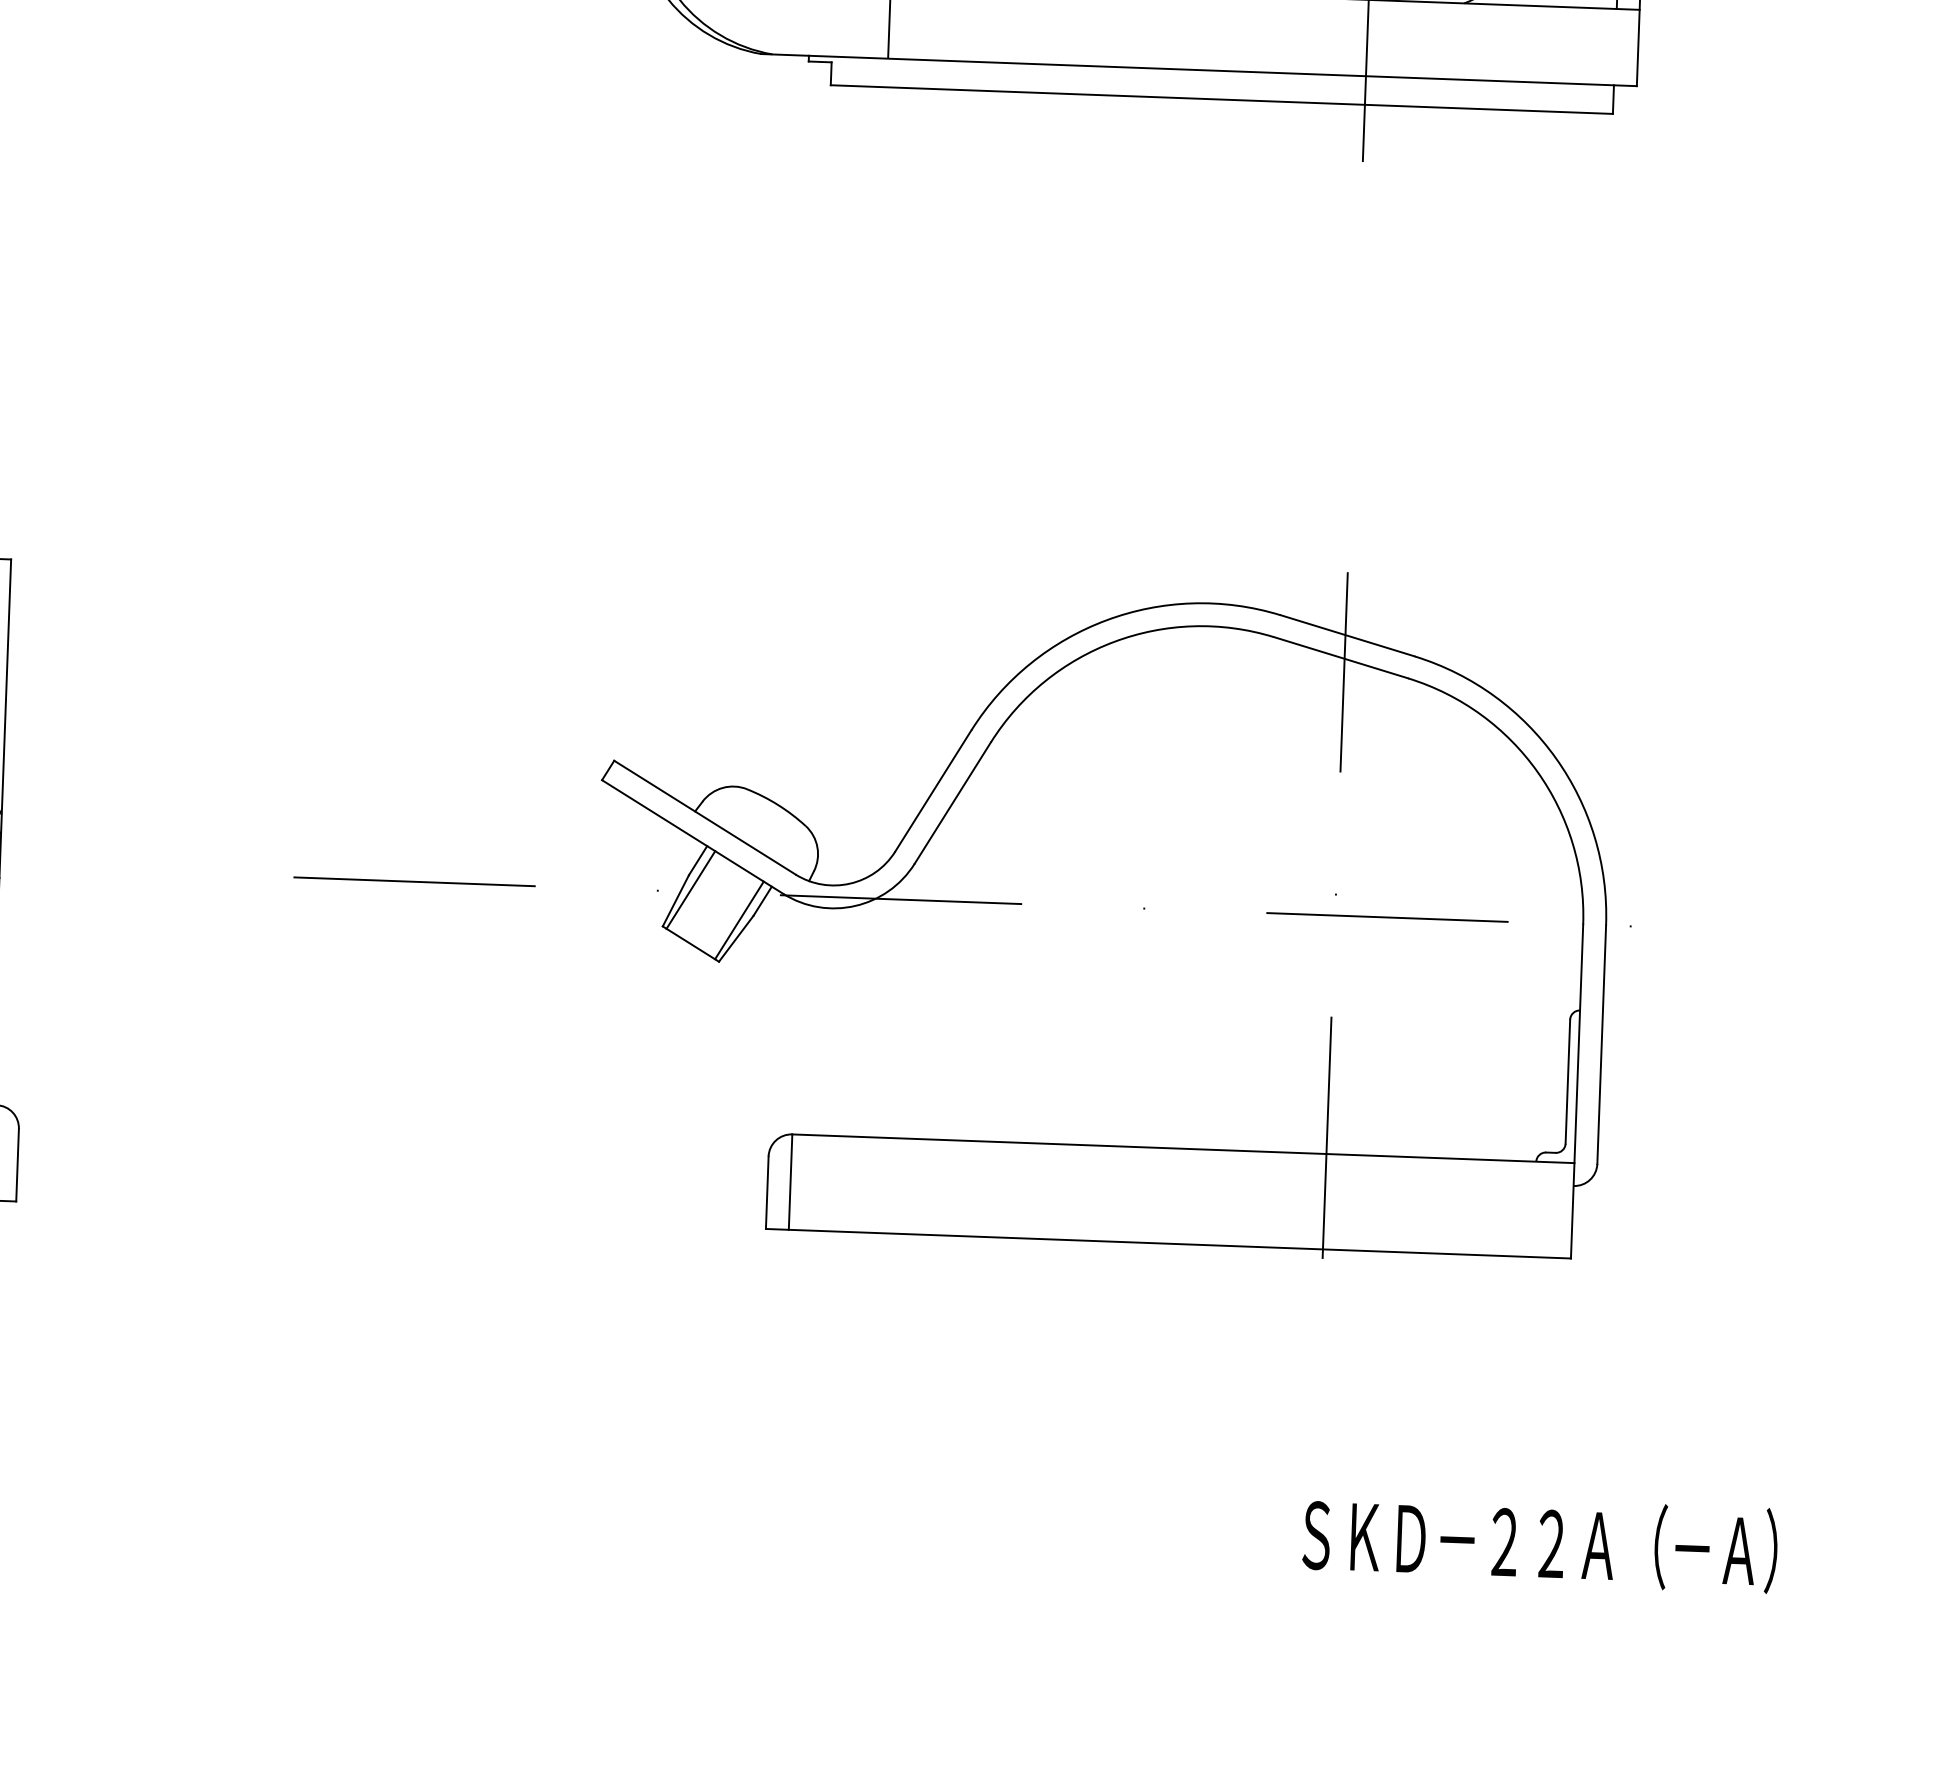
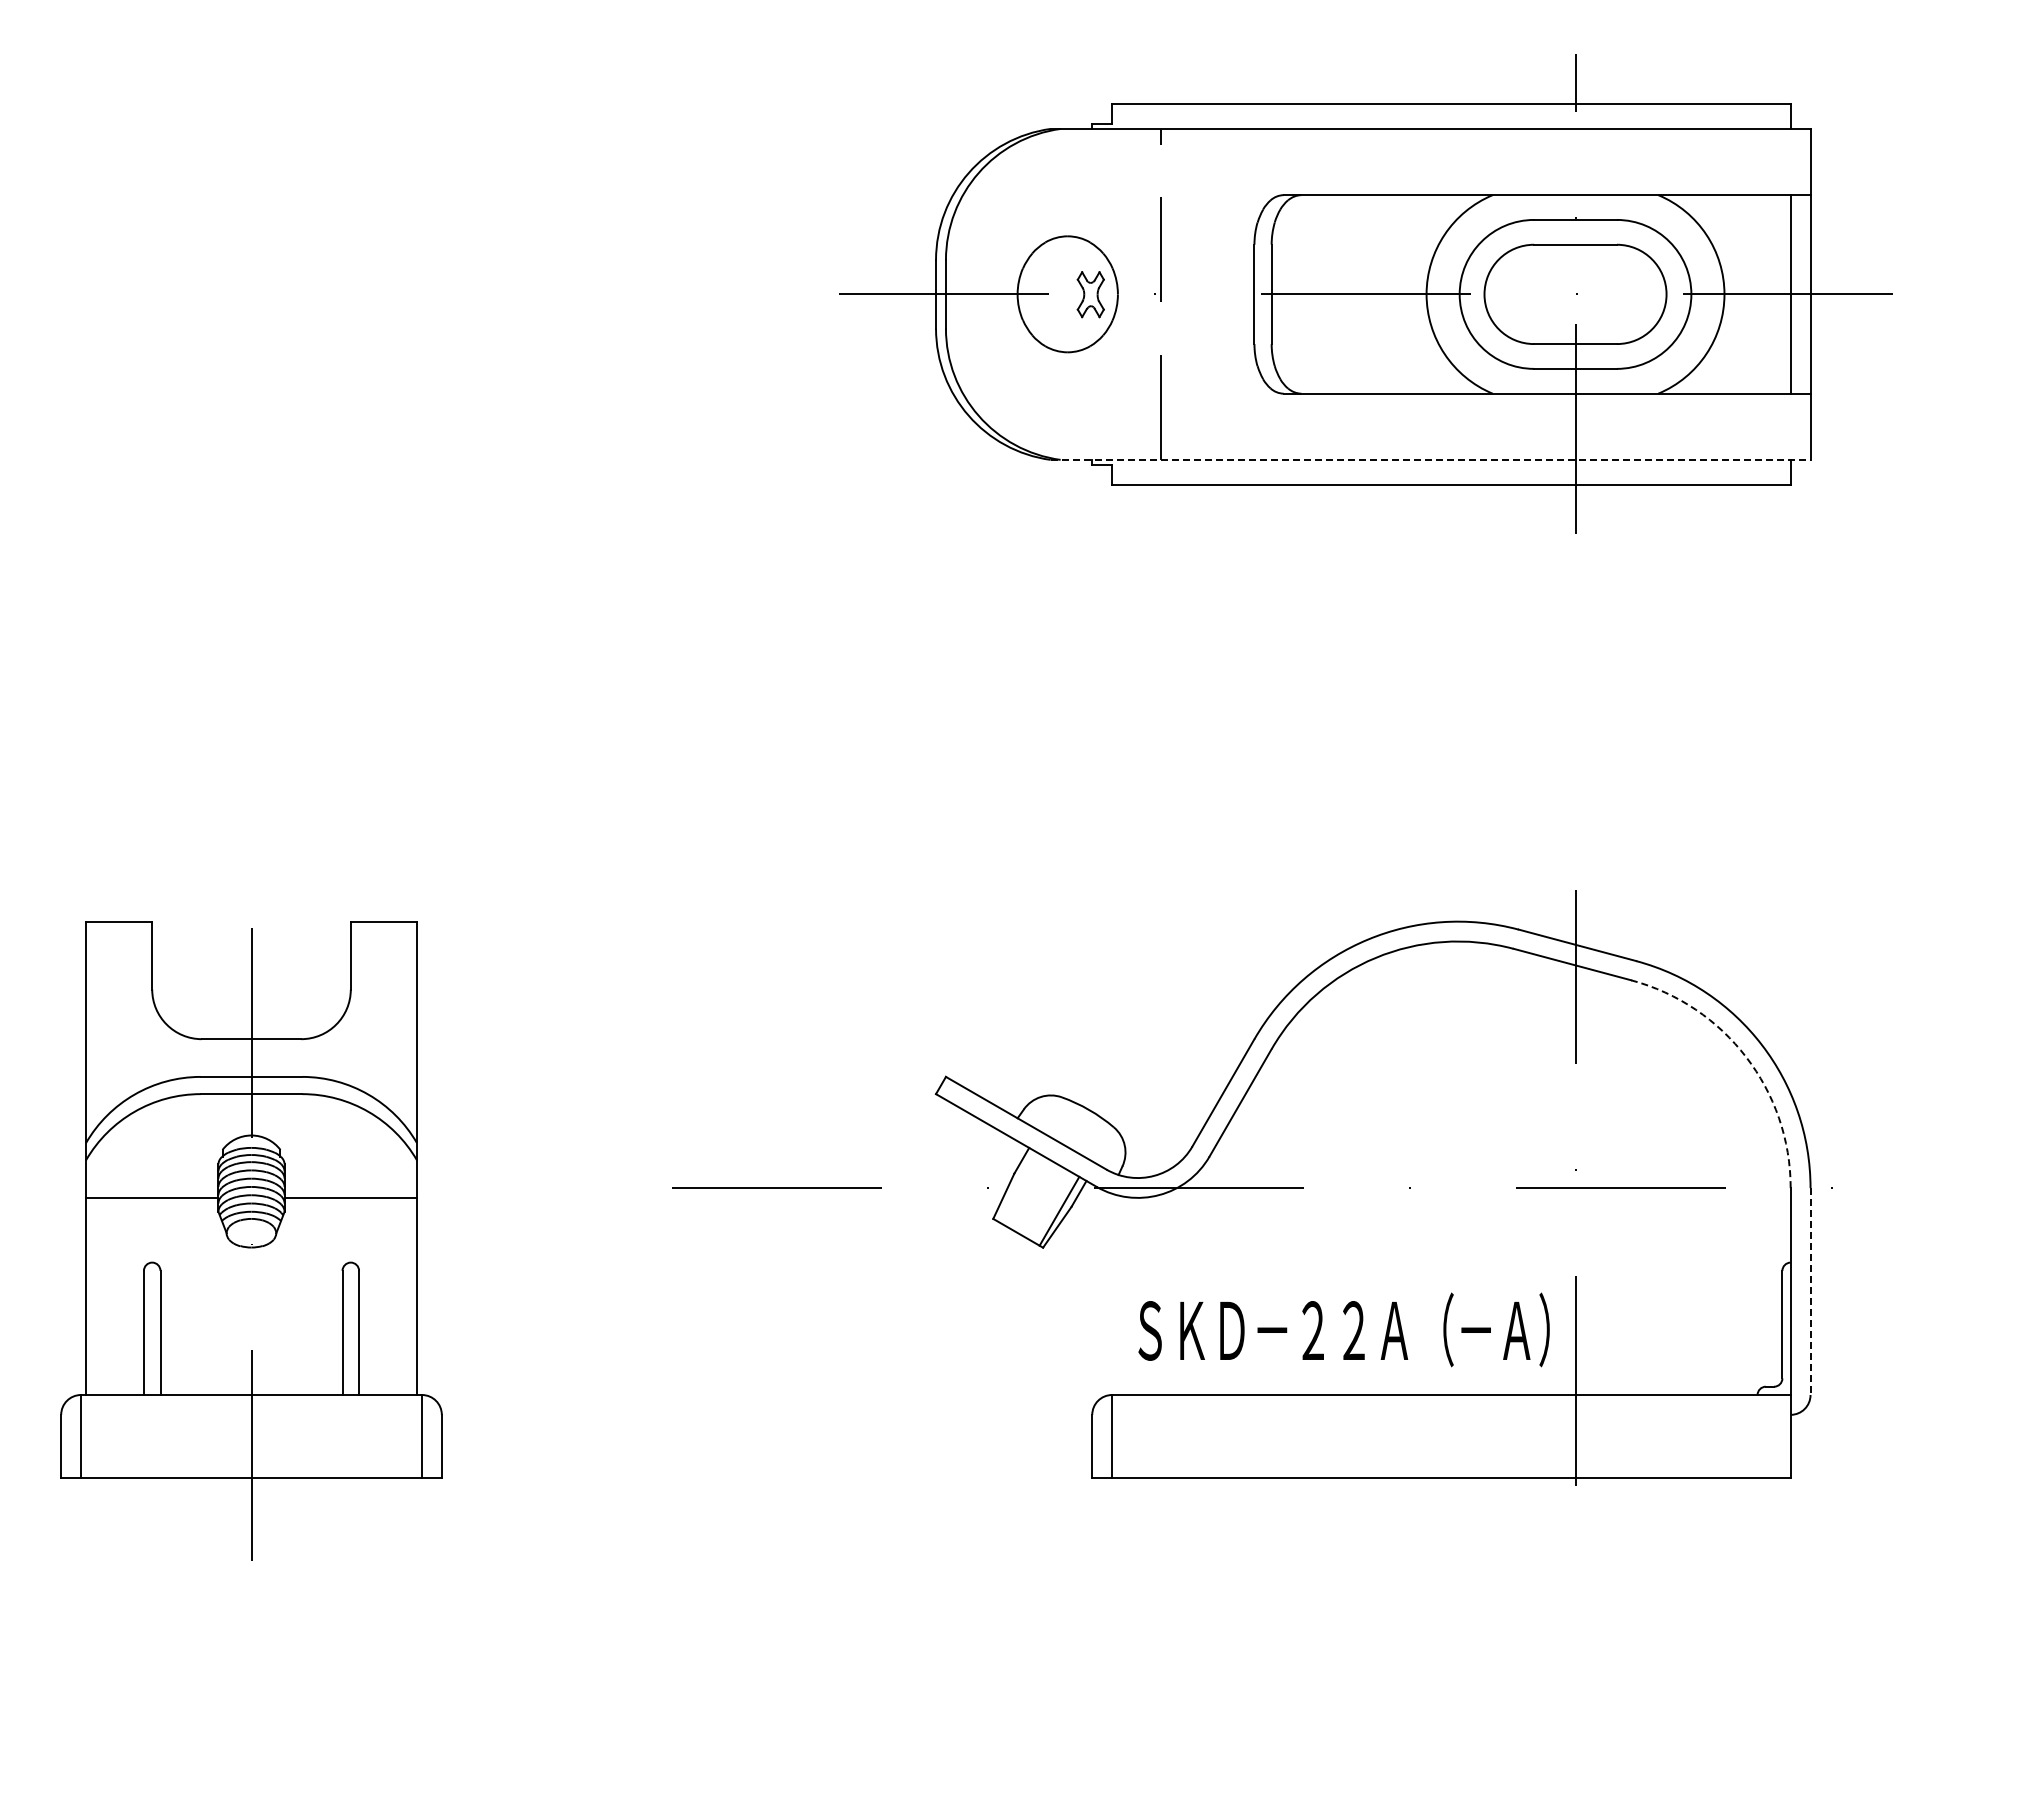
line: (1198, 69) -> (1430, 459), solid -> dashed
arc: (1537, 772) -> (1746, 1057), solid -> dashed
line: (690, 890) -> (1016, 1186), removed
line: (1601, 1045) -> (1810, 1292), solid -> dashed
text: (1539, 1542) -> (1343, 1329), moved

